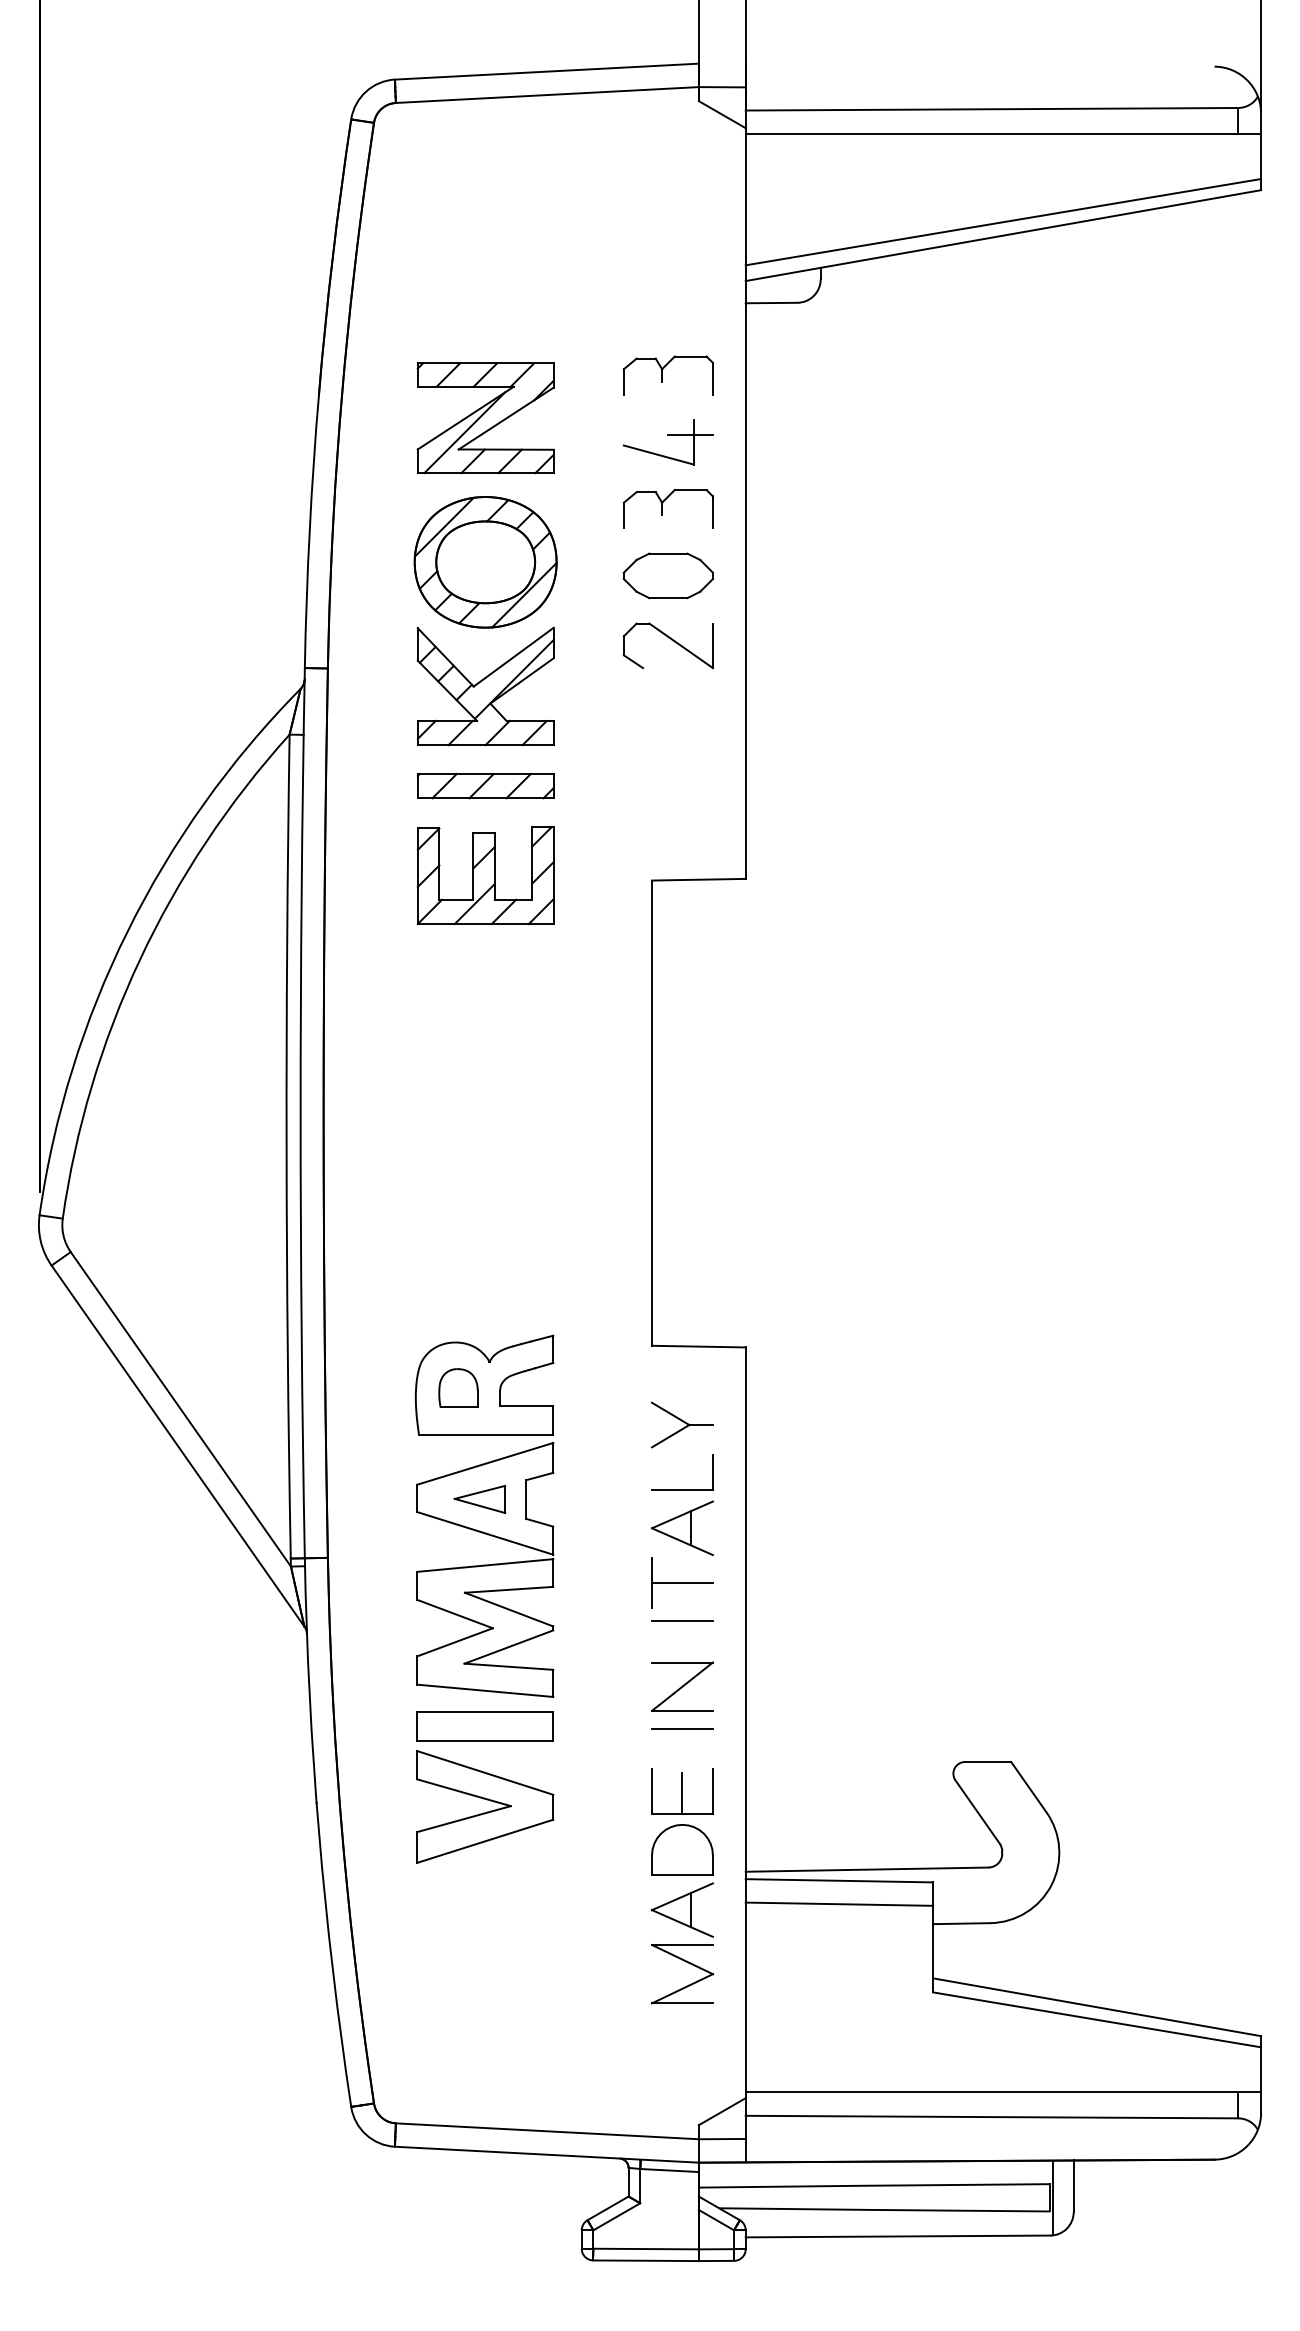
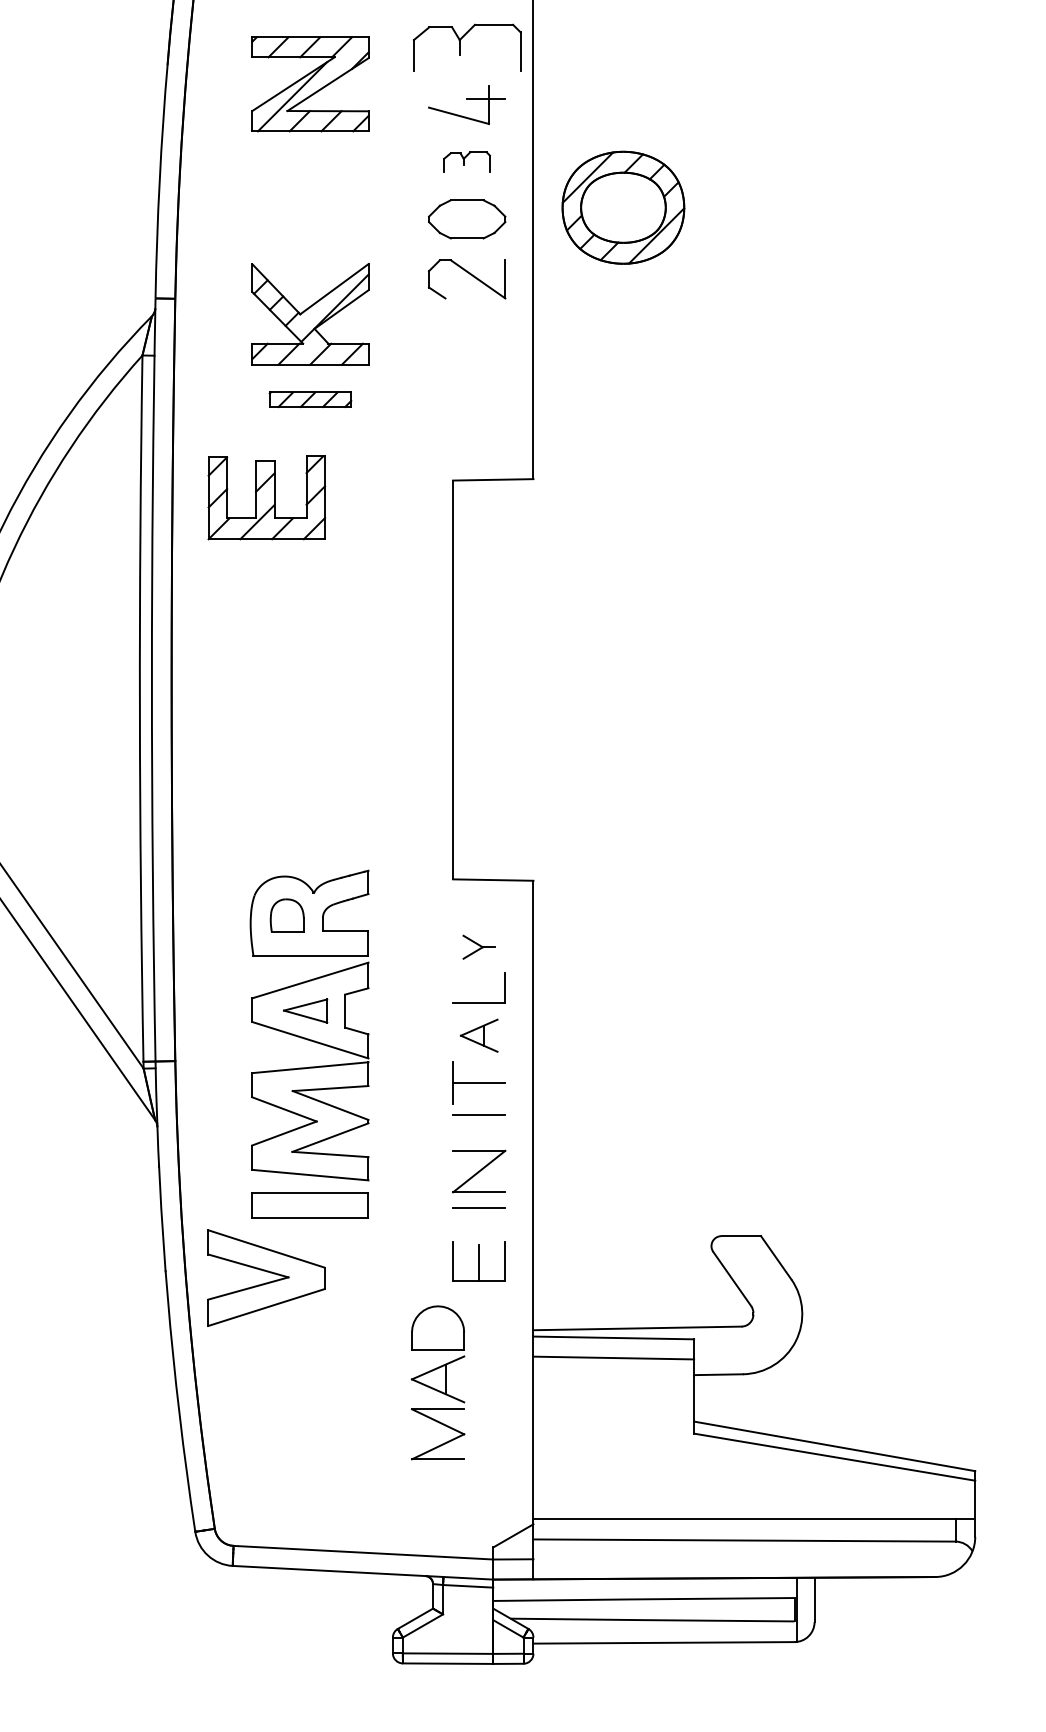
part: (667, 375) -> (466, 47), size x1.4
part: (667, 508) -> (466, 161), size x0.6
part: (485, 562) -> (623, 207), moved
part: (485, 786) -> (310, 399), size x0.7
part: (485, 875) -> (266, 497), moved
part: (682, 1424) -> (479, 946), size x0.6
part: (682, 1527) -> (479, 1035), size x0.7
part: (485, 1806) -> (266, 1277), moved
part: (682, 1914) -> (438, 1383), moved

